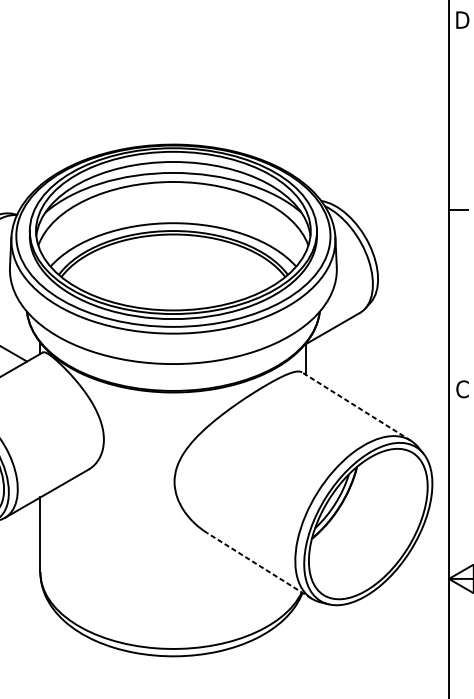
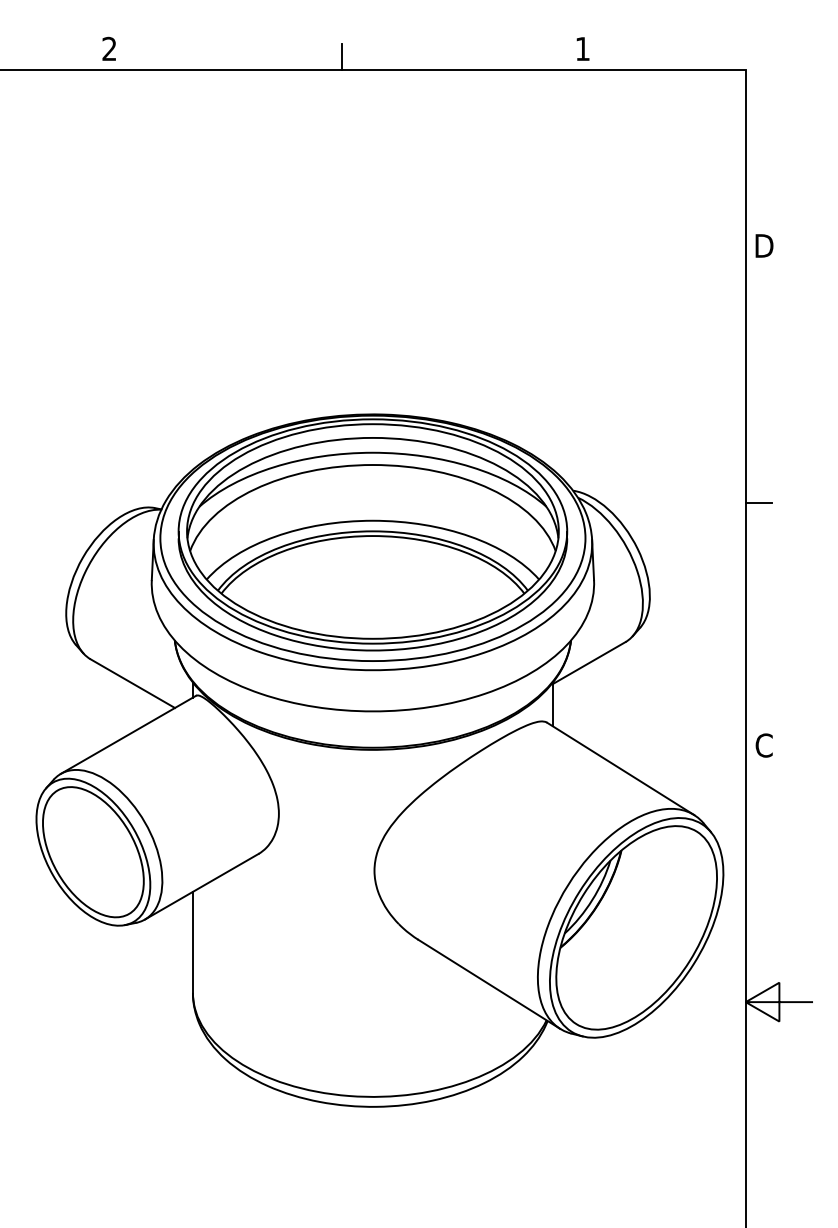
line: (356, 406) -> (620, 768), dashed -> solid
line: (259, 565) -> (489, 984), dashed -> solid

